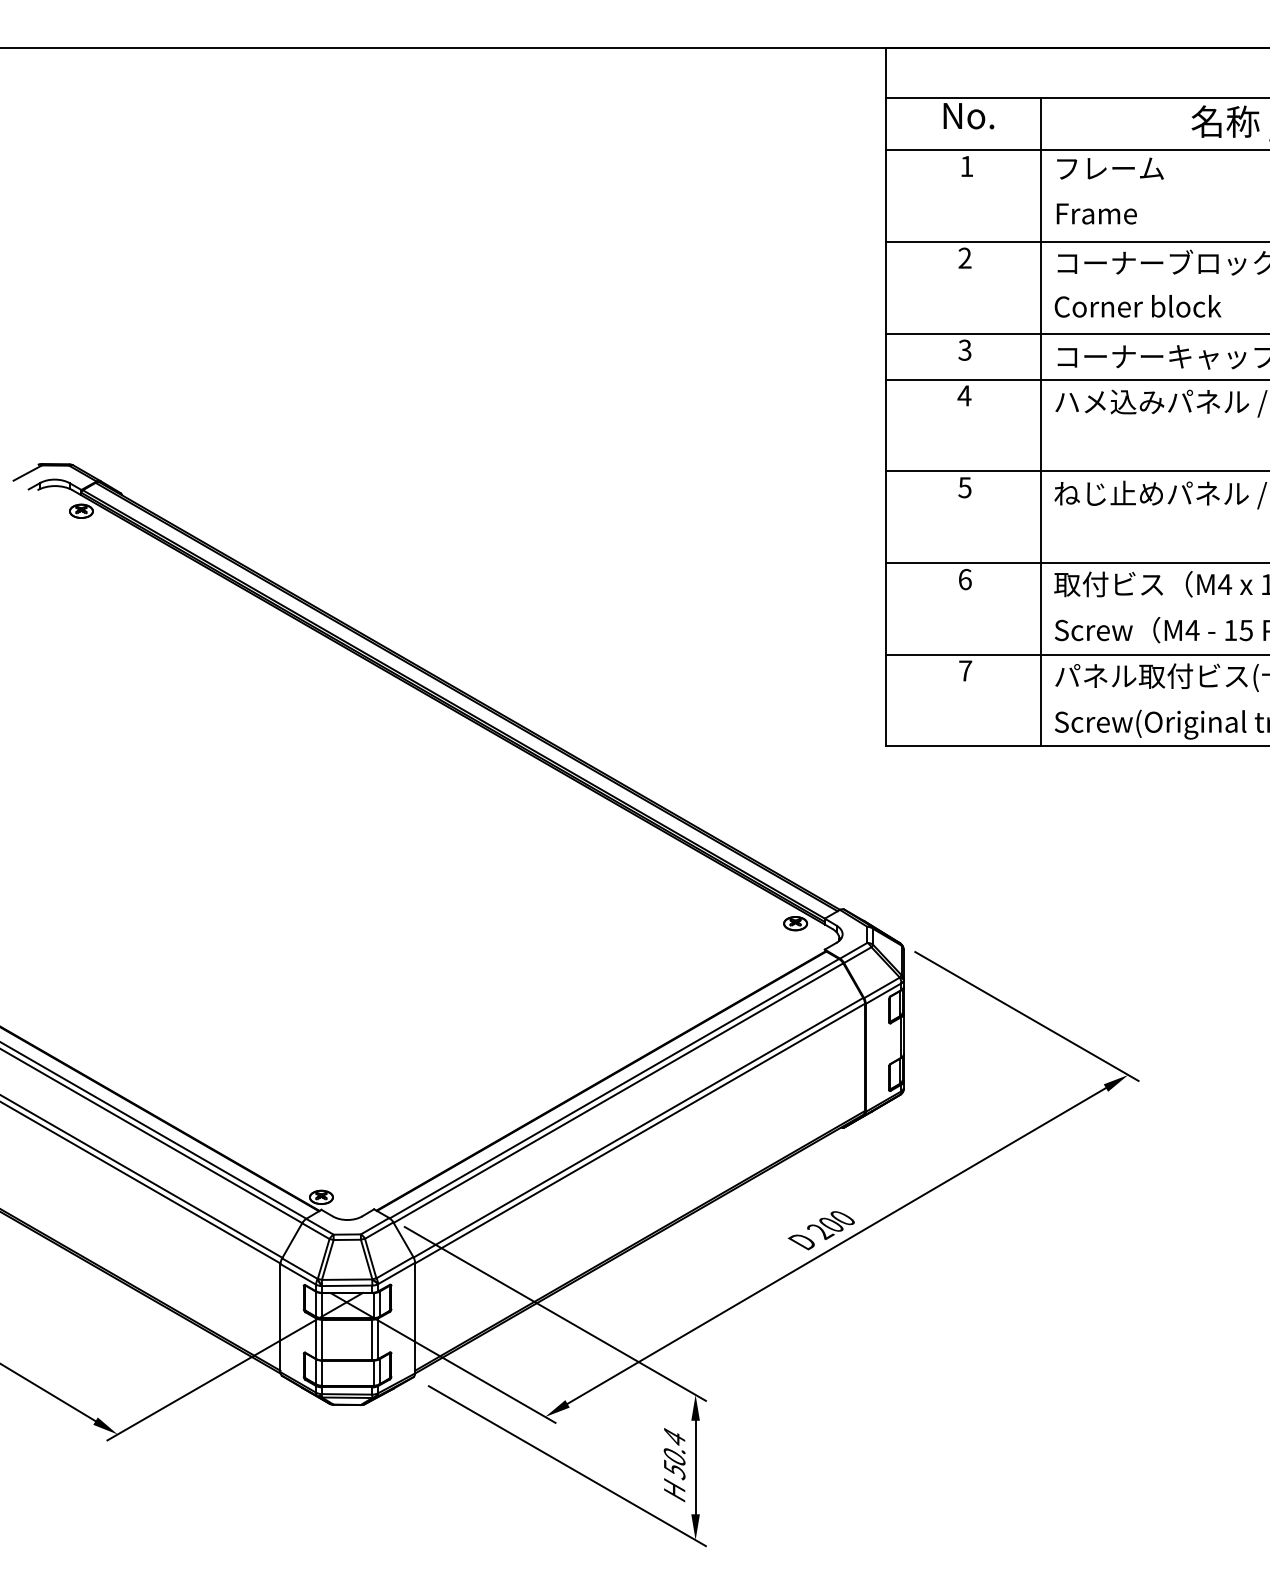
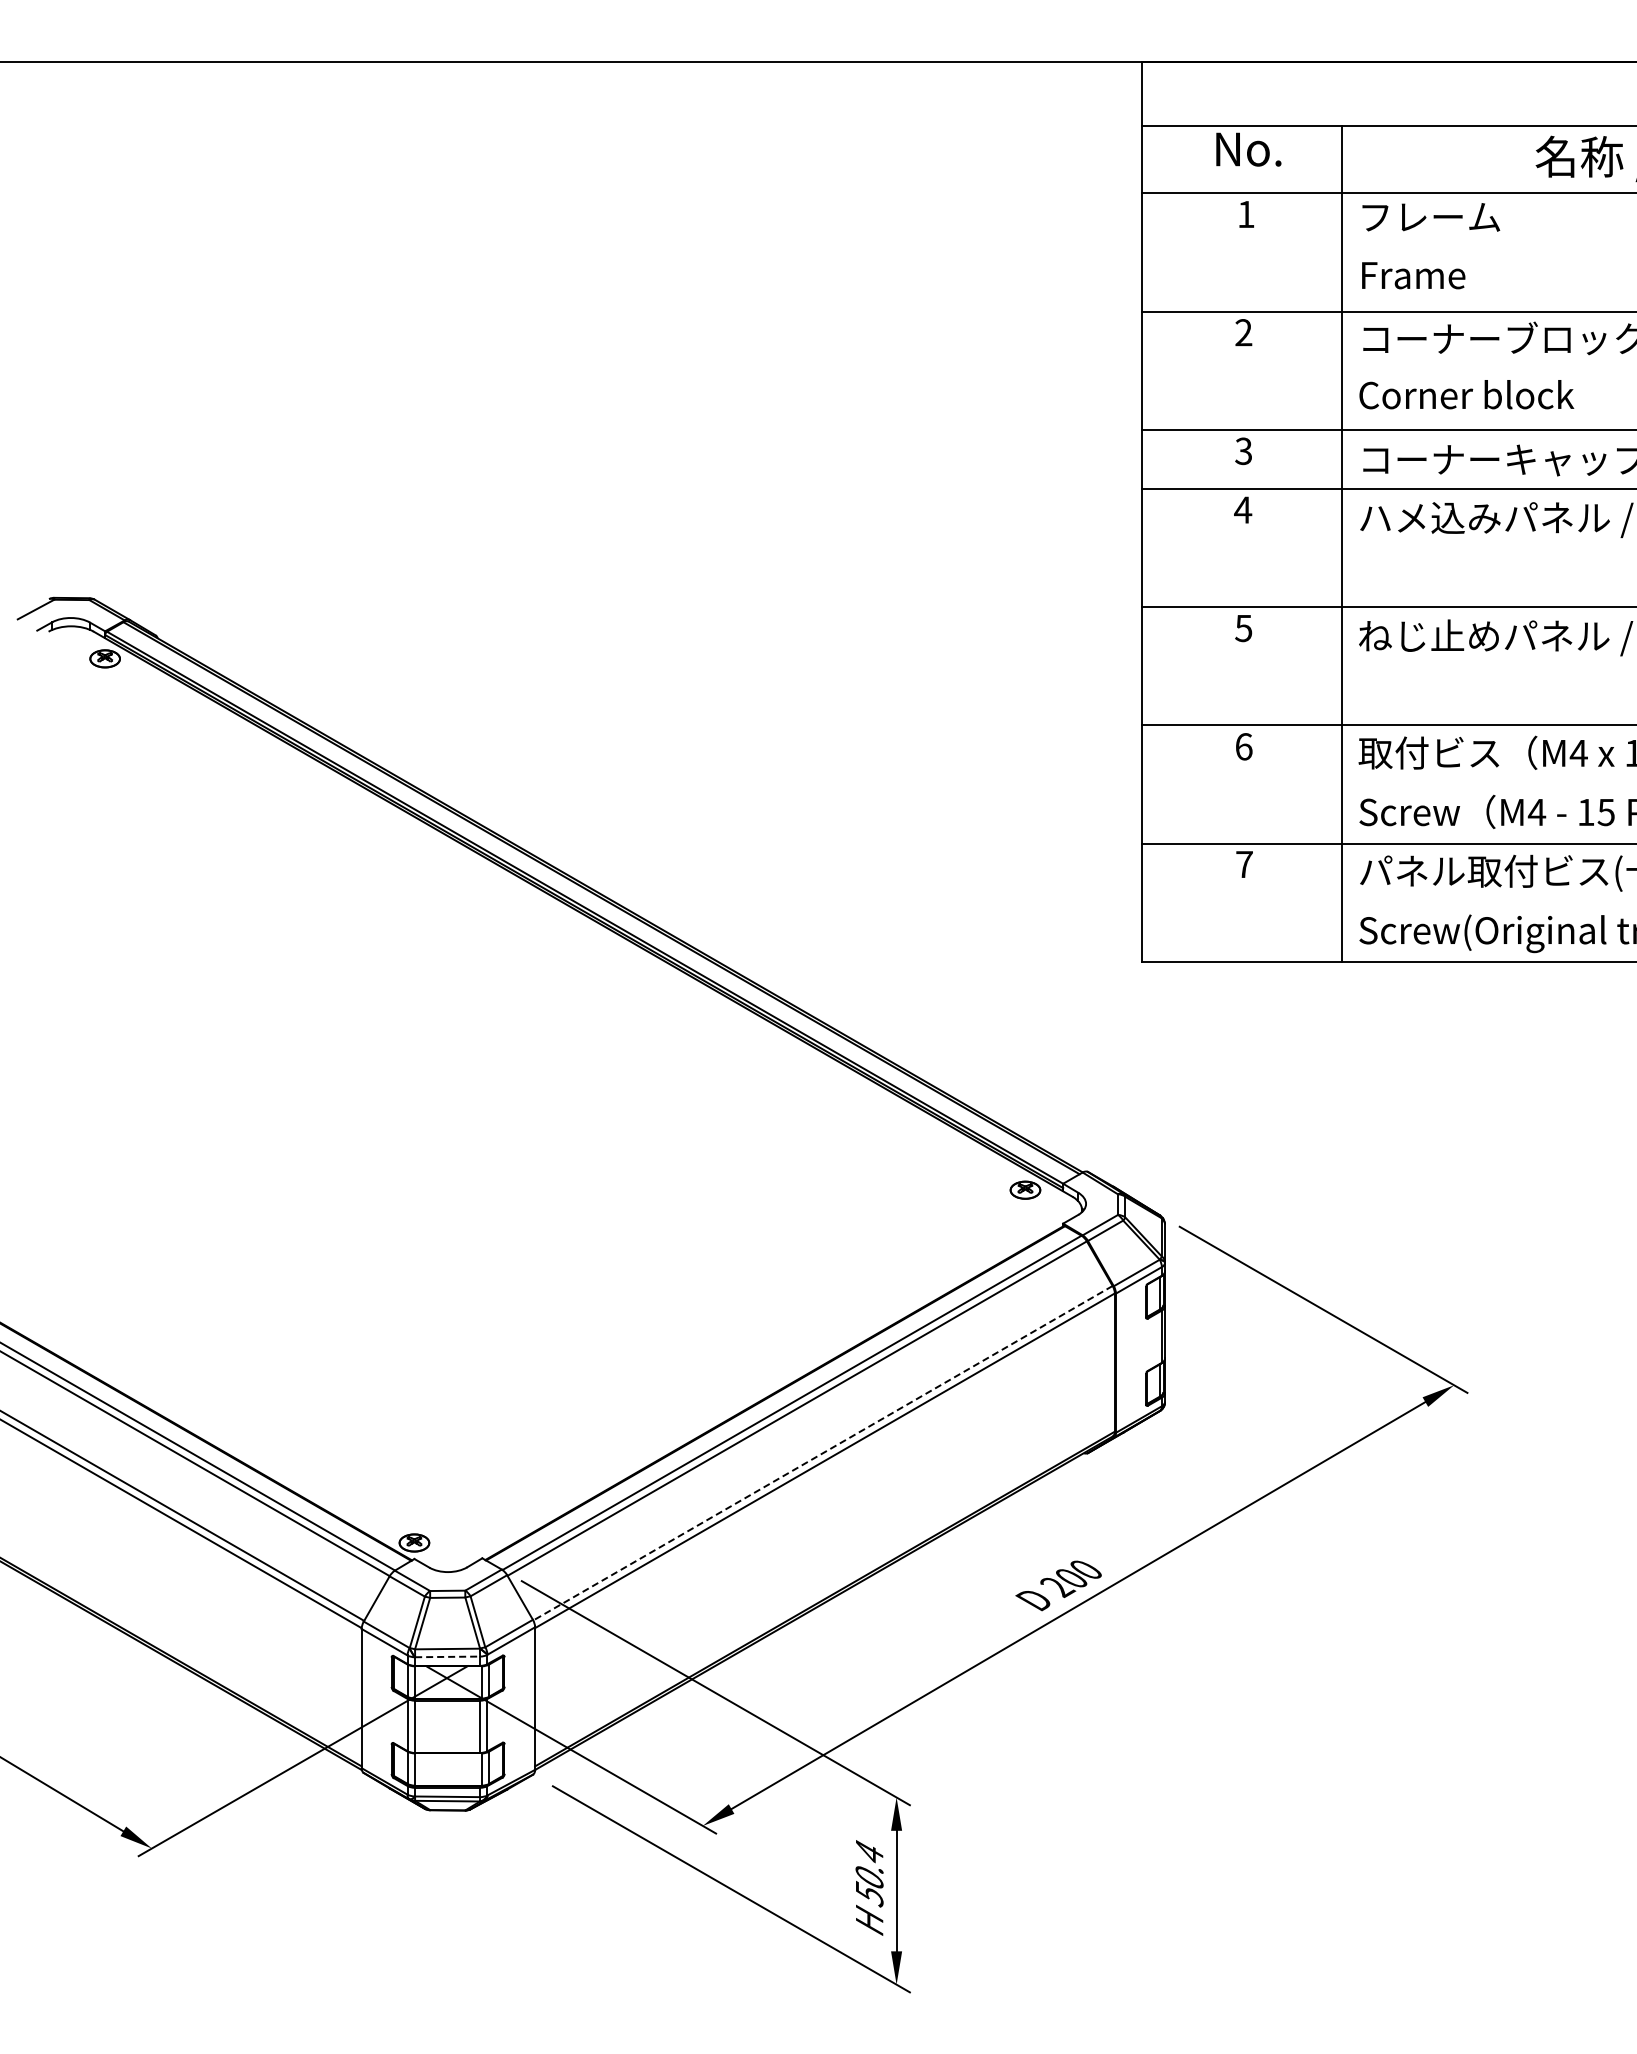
line: (638, 1127) -> (822, 1453), solid -> dashed
line: (347, 1285) -> (448, 1656), solid -> dashed

